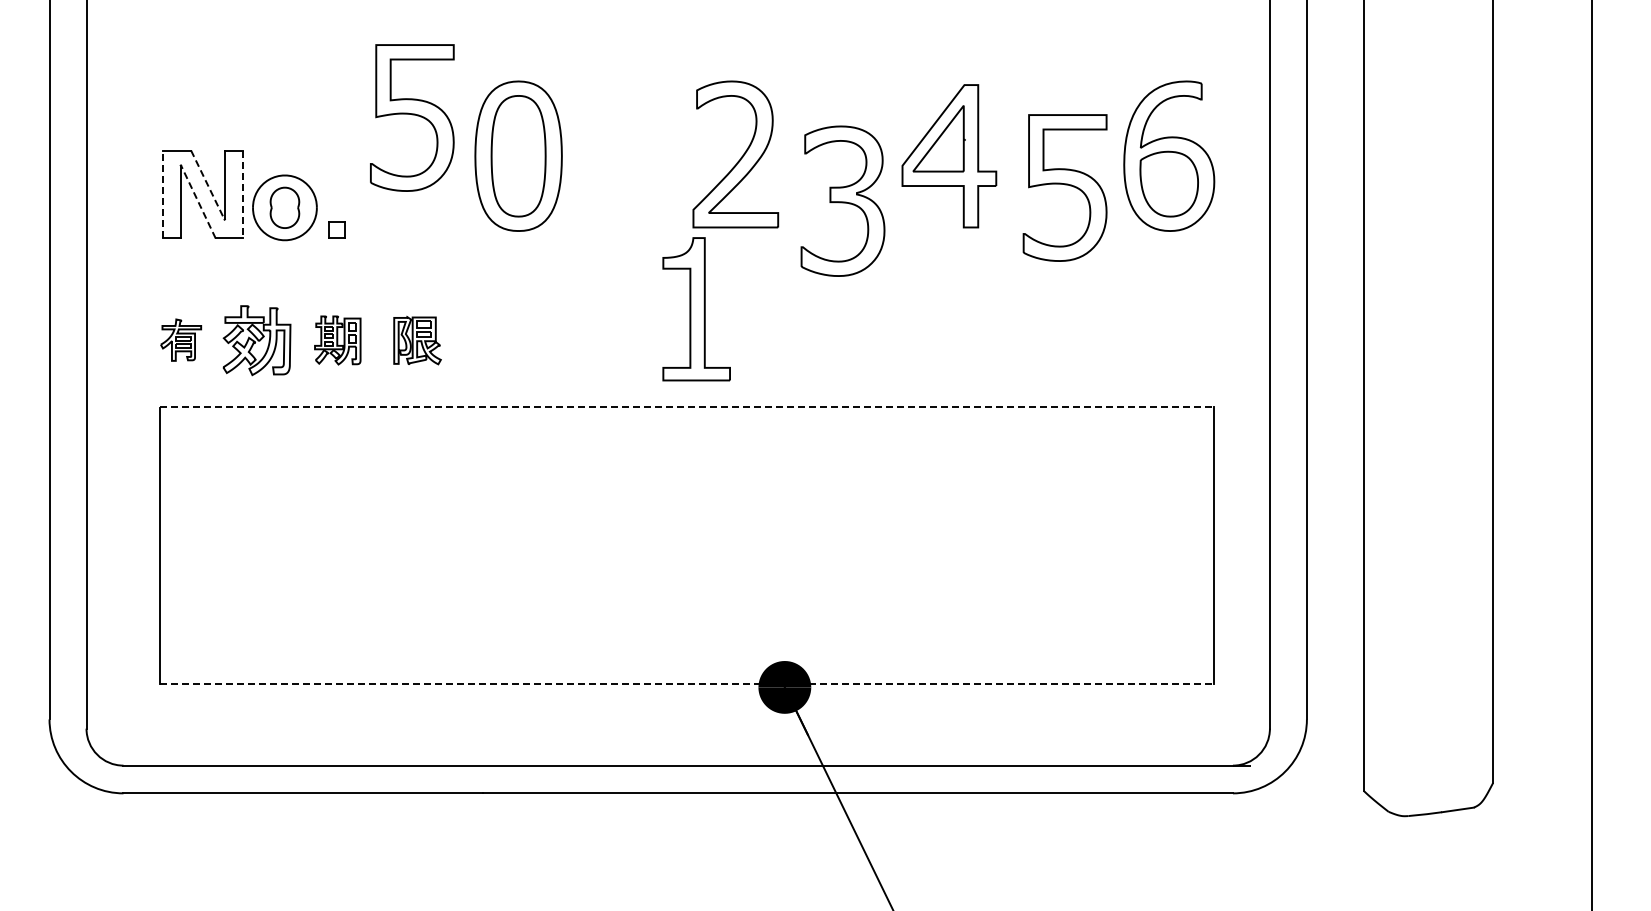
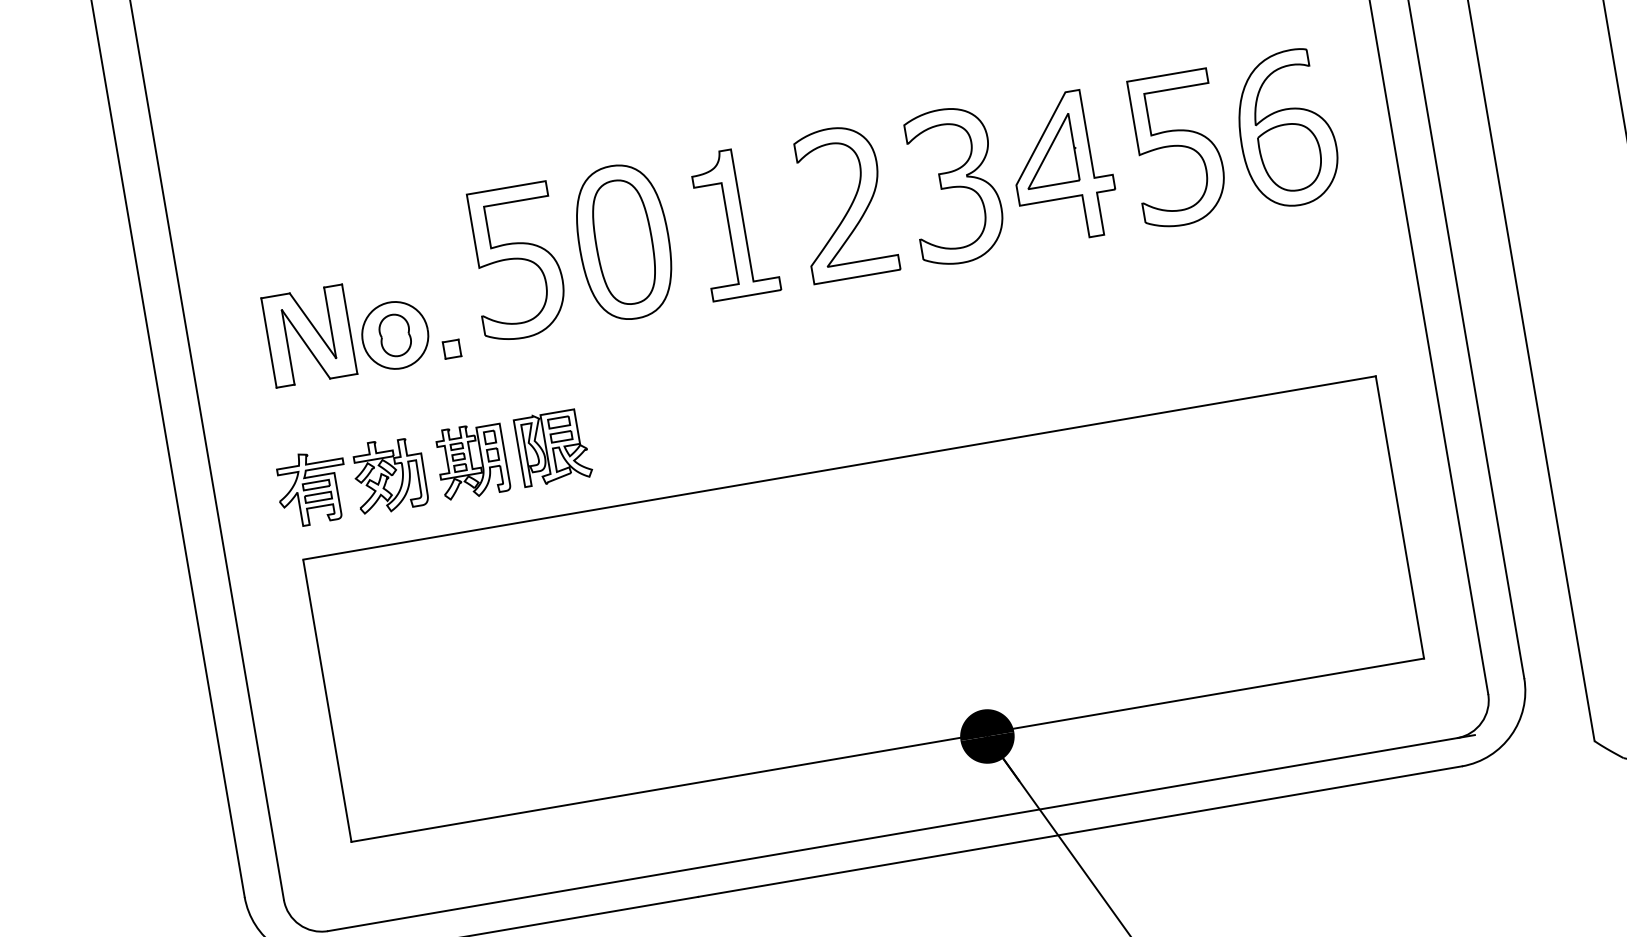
part: (412, 117) -> (516, 262), moved
line: (208, 185) -> (313, 325), dashed -> solid
part: (1064, 187) -> (1175, 149), moved
line: (163, 194) -> (269, 342), dashed -> solid
line: (242, 194) -> (349, 329), dashed -> solid
part: (842, 200) -> (953, 185), moved
line: (198, 201) -> (306, 344), dashed -> solid
part: (696, 309) -> (734, 223), moved
part: (180, 339) -> (311, 487), size x1.67
part: (337, 340) -> (471, 461), size x1.43
part: (417, 340) -> (553, 447), size x1.43
line: (687, 406) -> (839, 467), dashed -> solid
line: (687, 684) -> (887, 750), dashed -> solid

